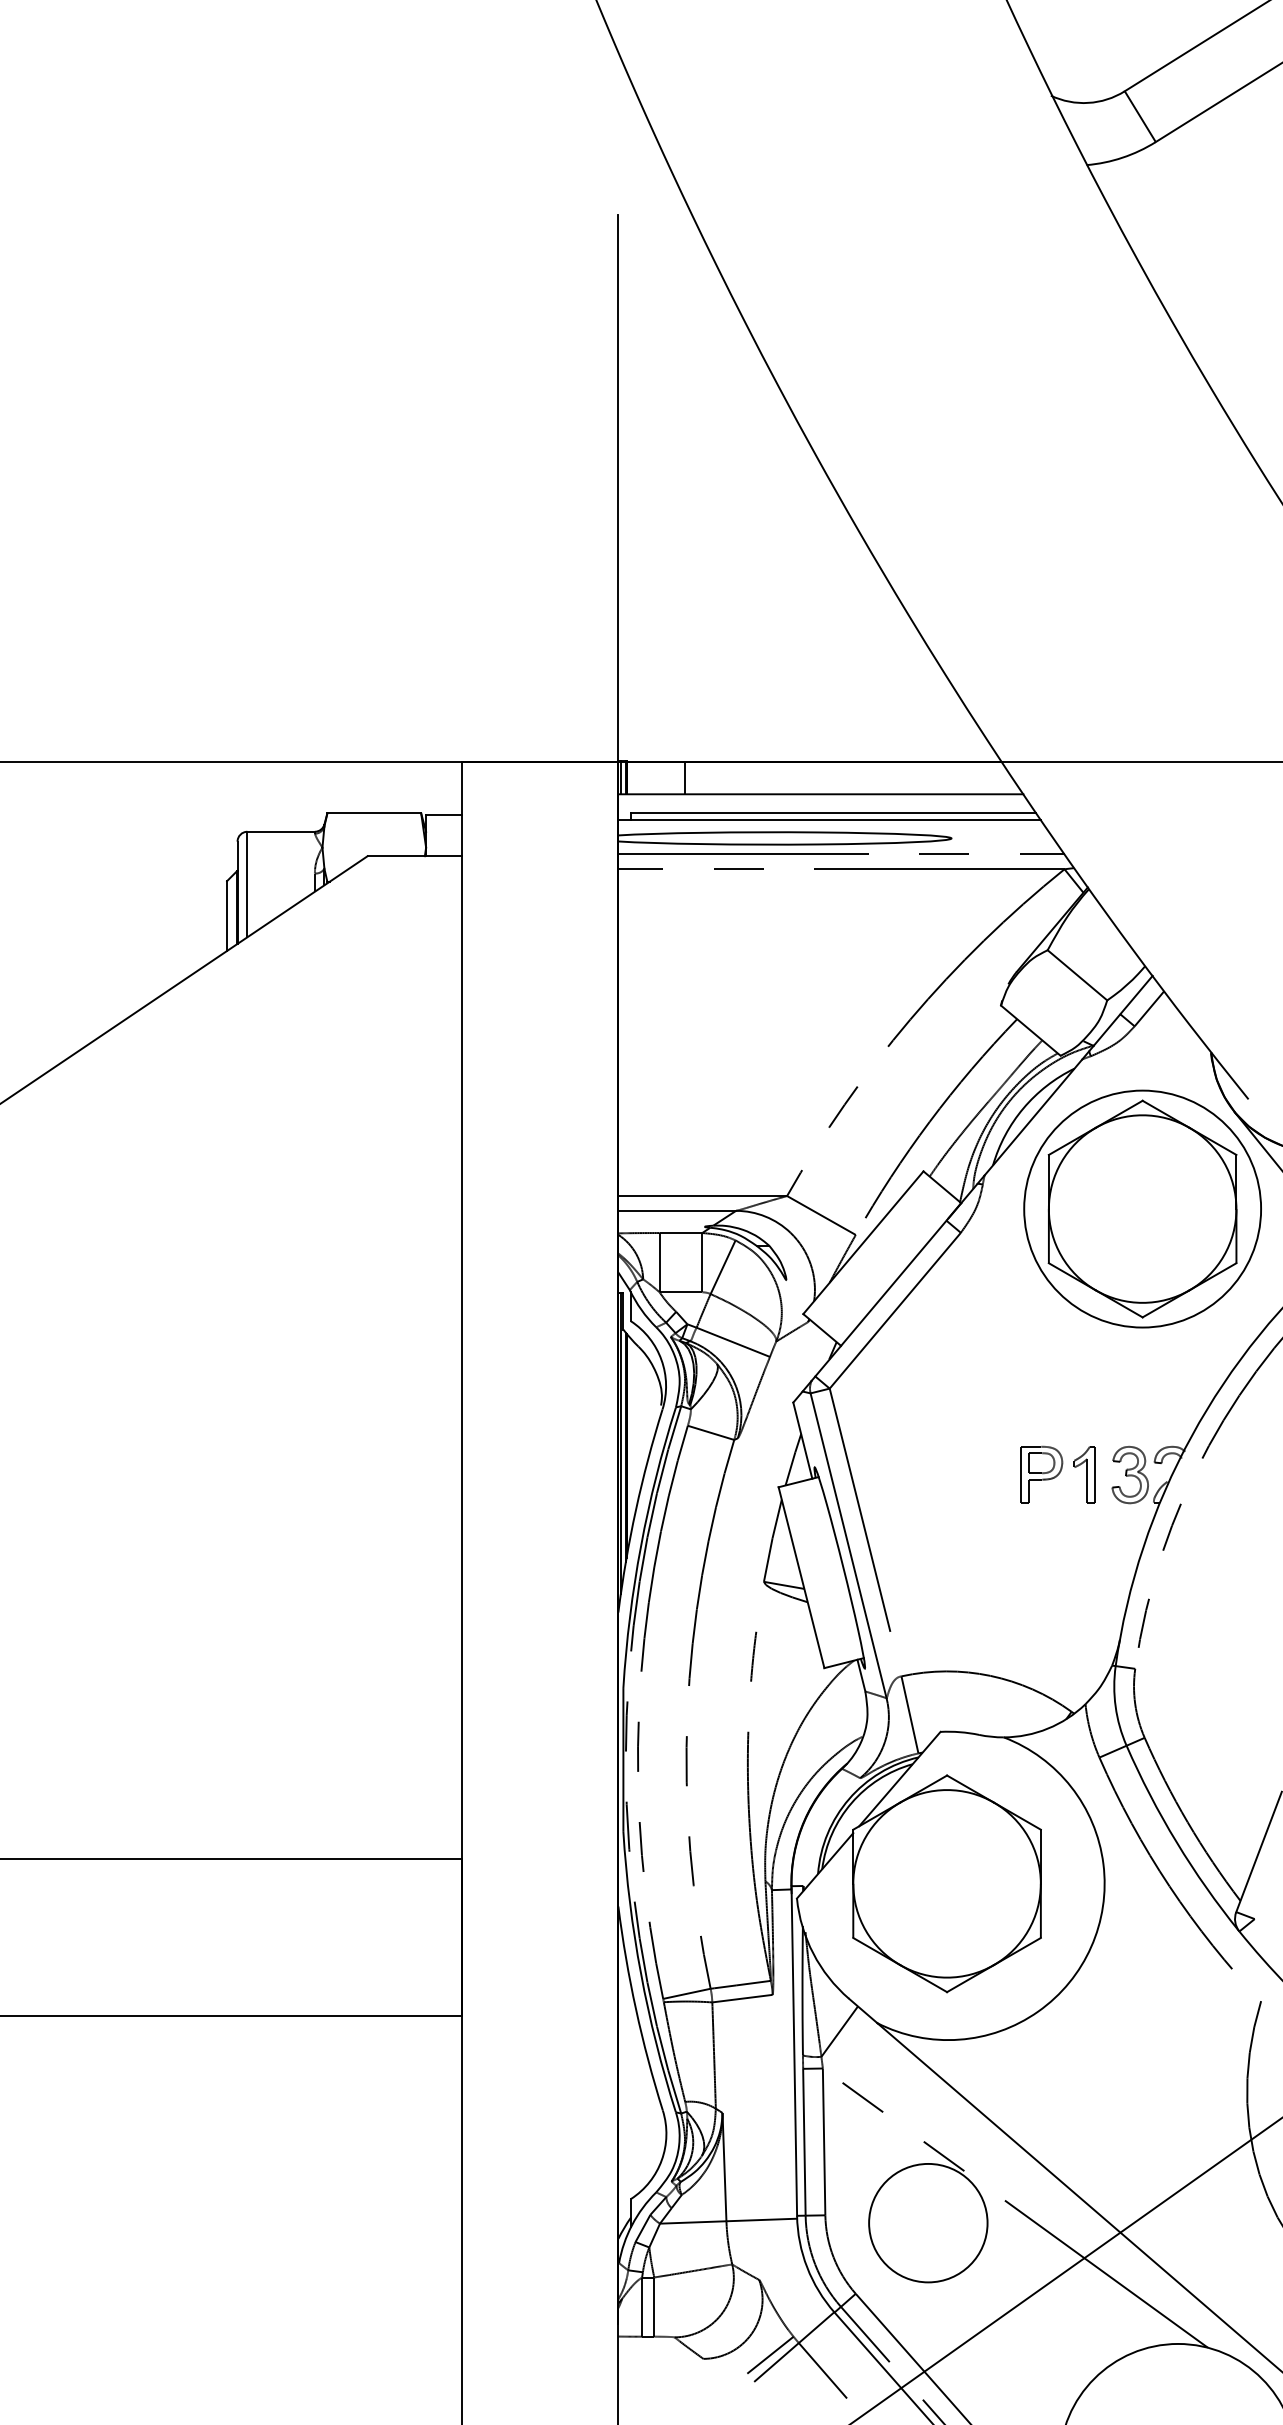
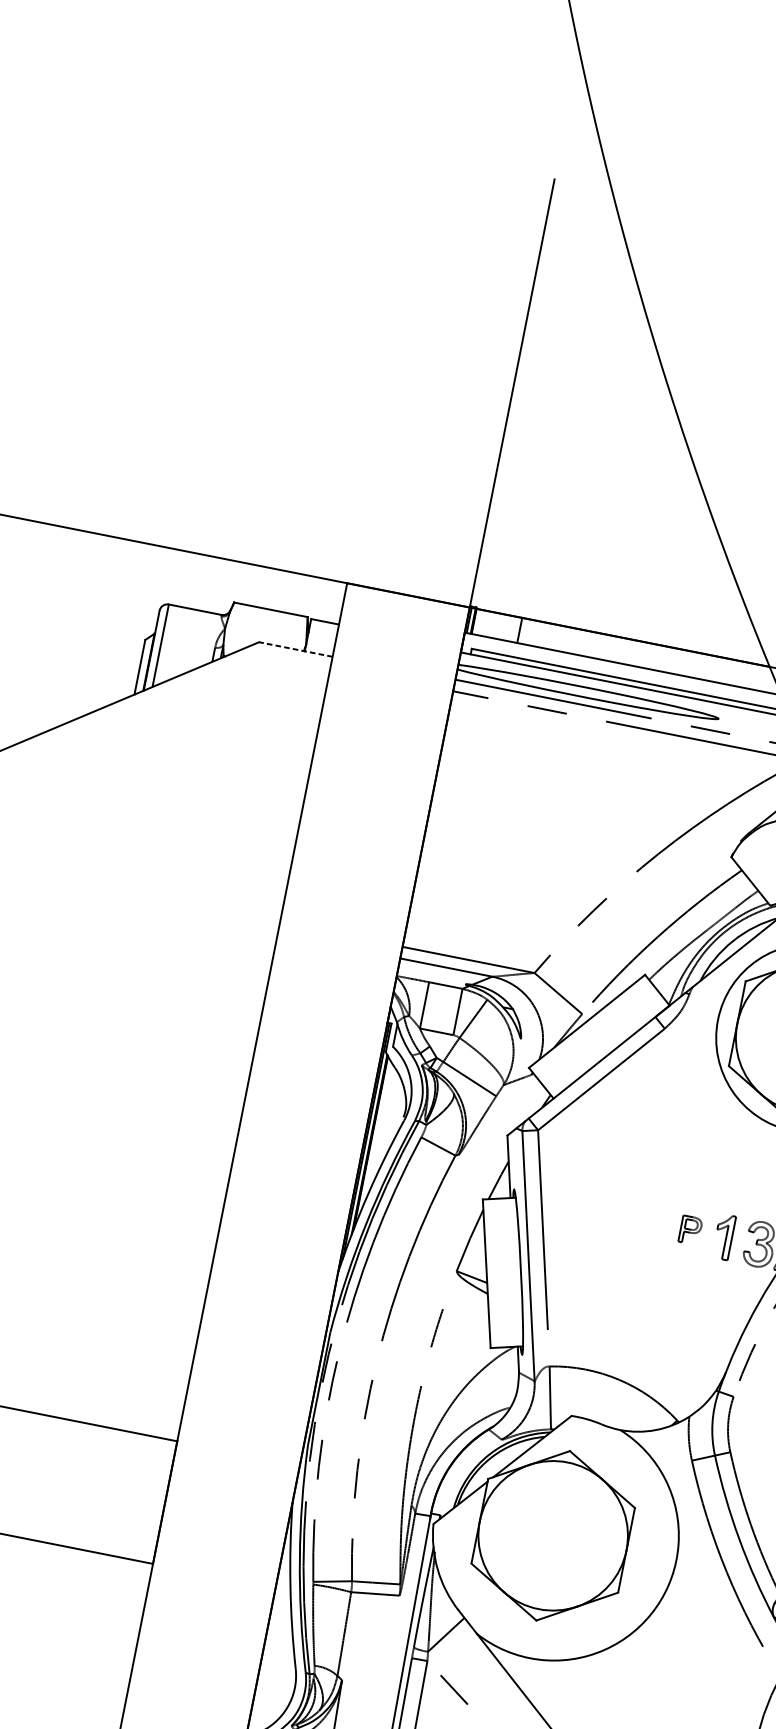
line: (414, 856) -> (295, 649), solid -> dashed
part: (1041, 1474) -> (690, 1230), size x0.6

